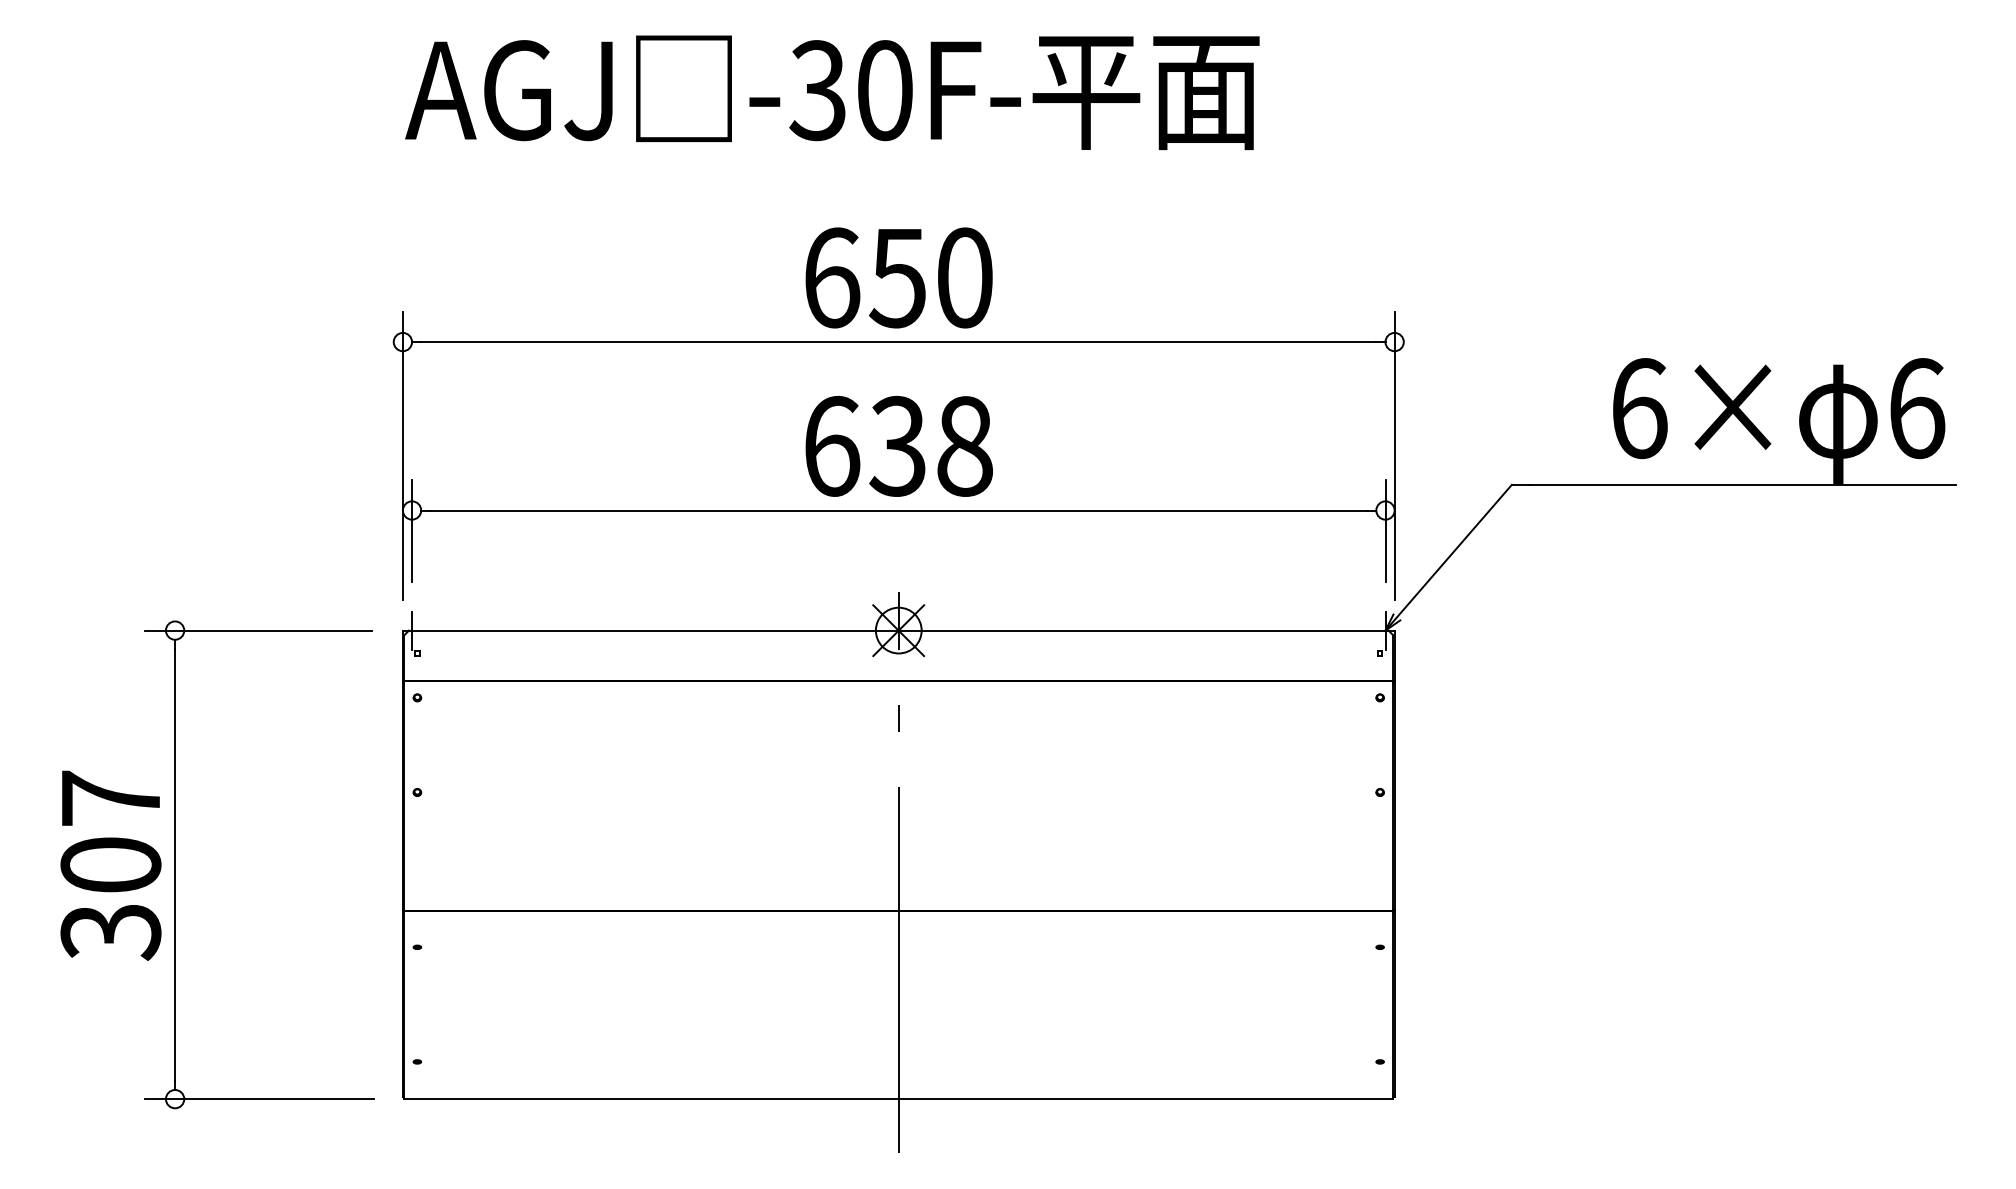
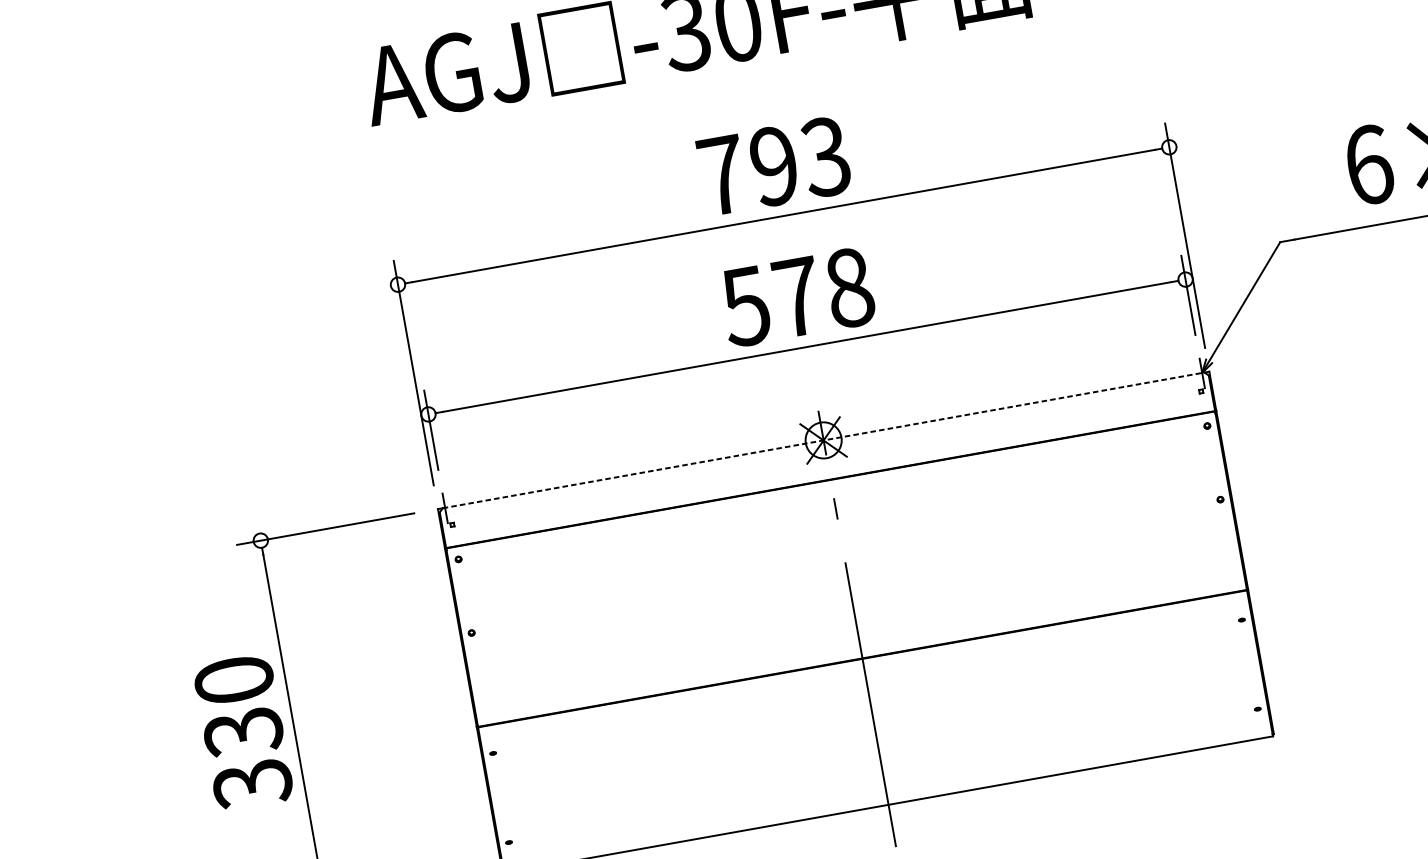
text: (898, 277) -> (774, 165), 650 -> 793
text: (864, 445) -> (771, 301), 638 -> 578
line: (898, 630) -> (823, 440), solid -> dashed
text: (110, 832) -> (238, 706), 307 -> 330

